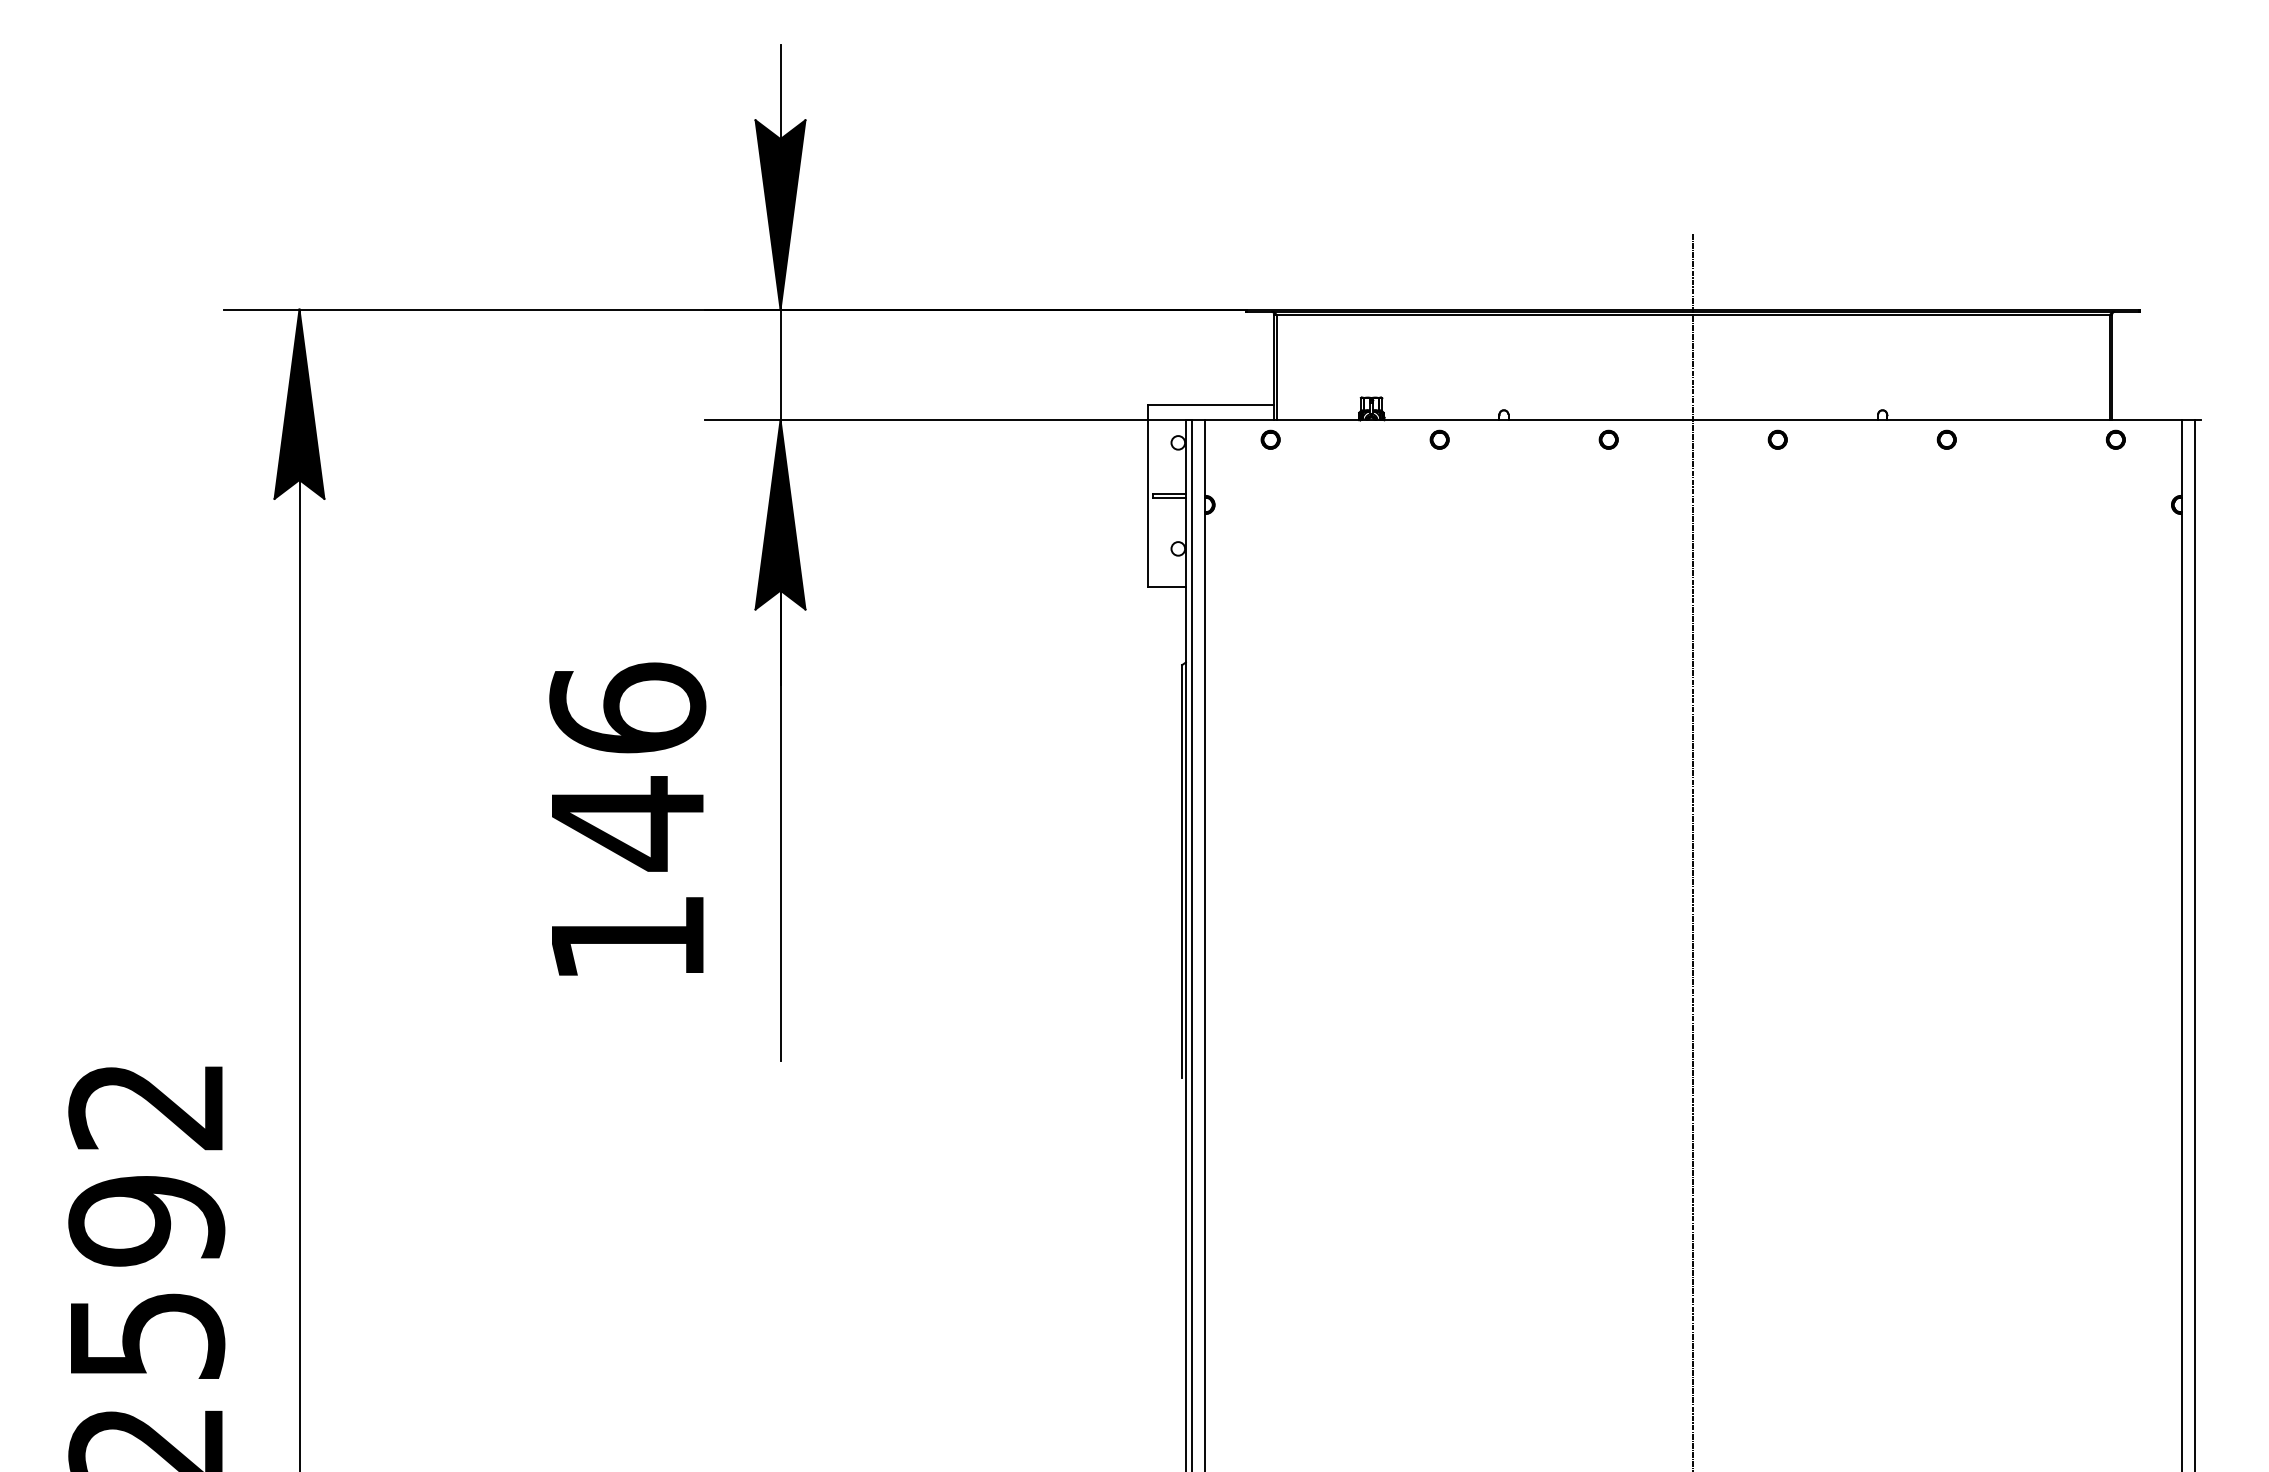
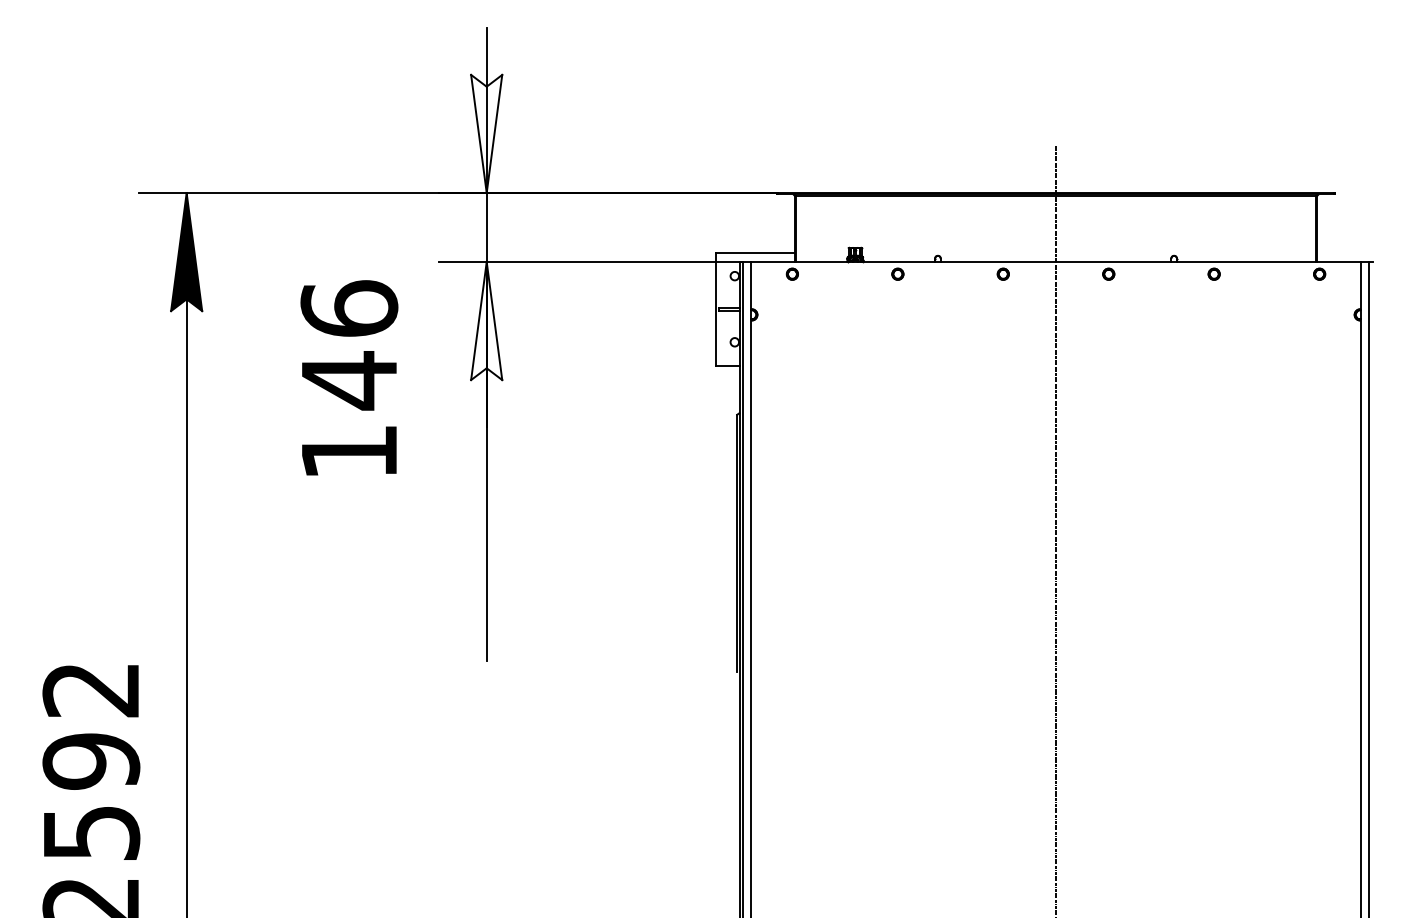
fill: (780, 214) -> (486, 133), removed
fill: (780, 513) -> (486, 320), removed
text: (627, 818) -> (349, 377), moved

